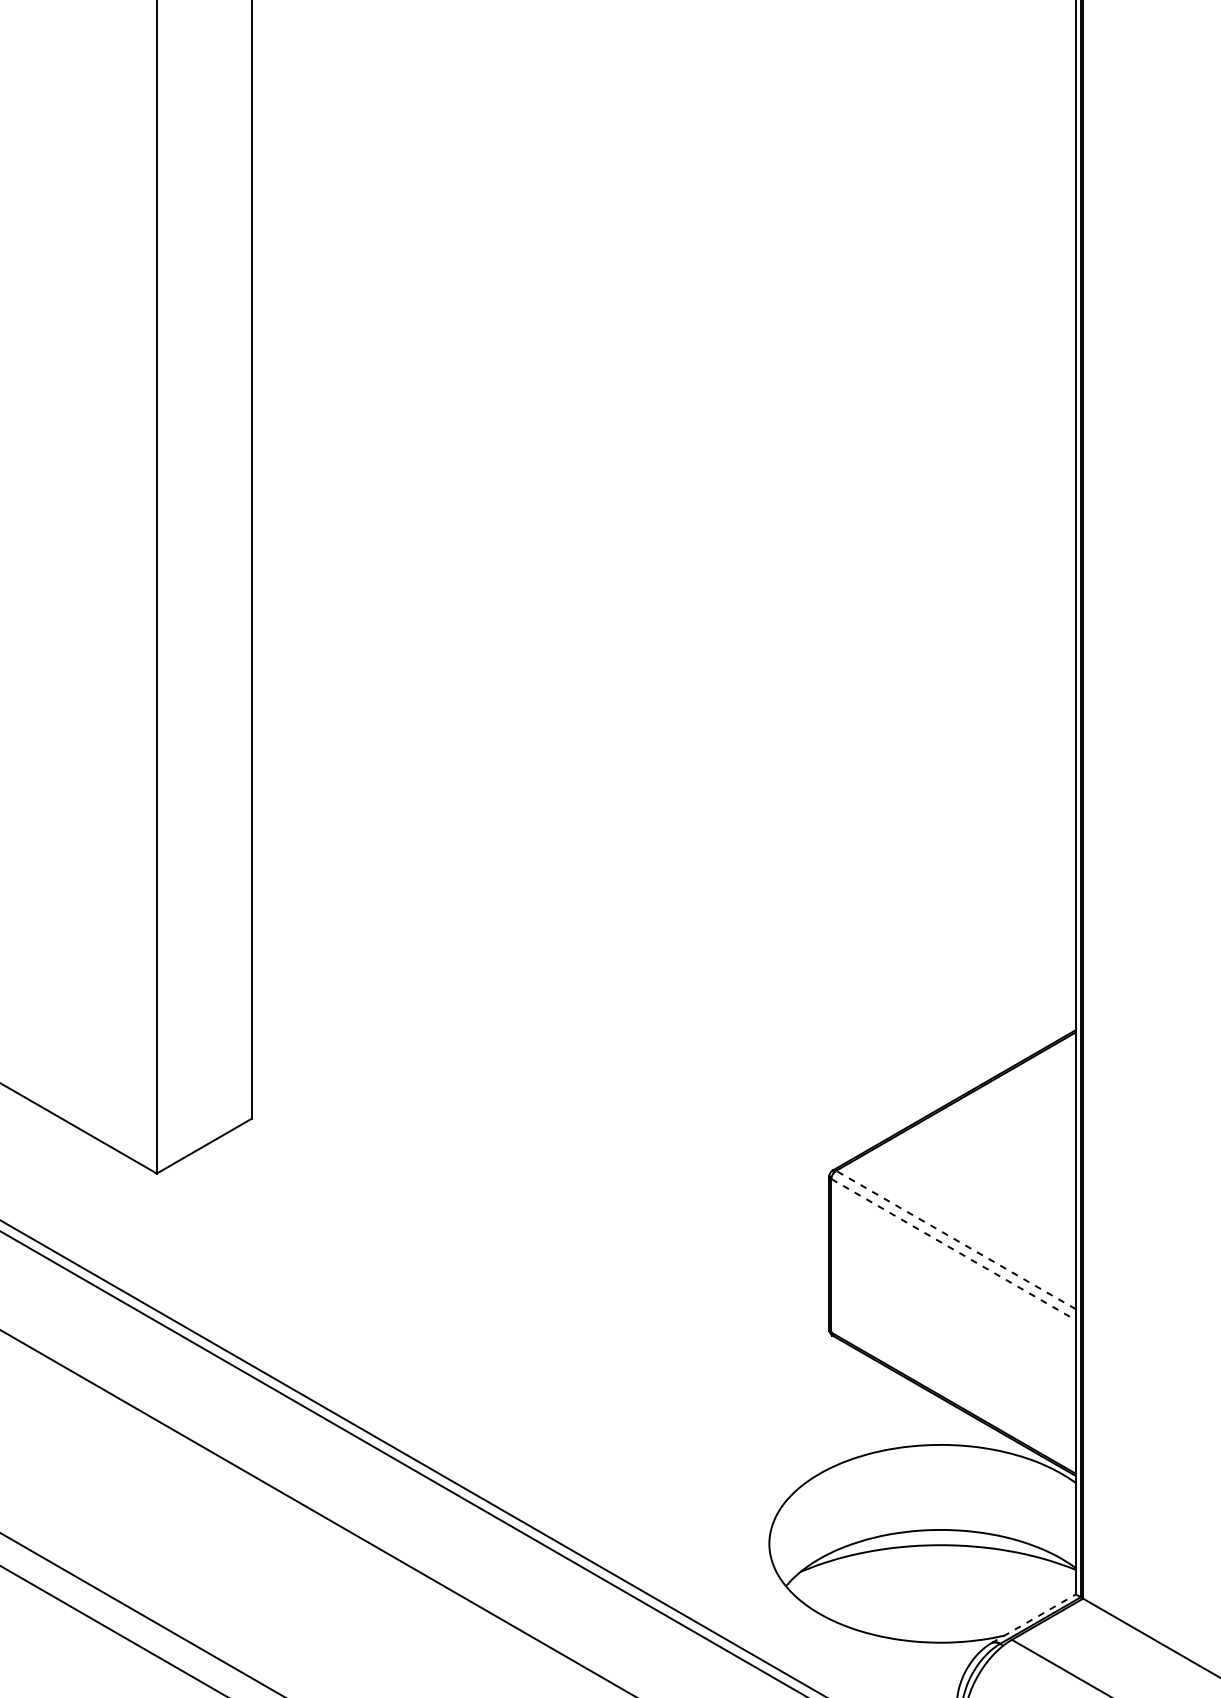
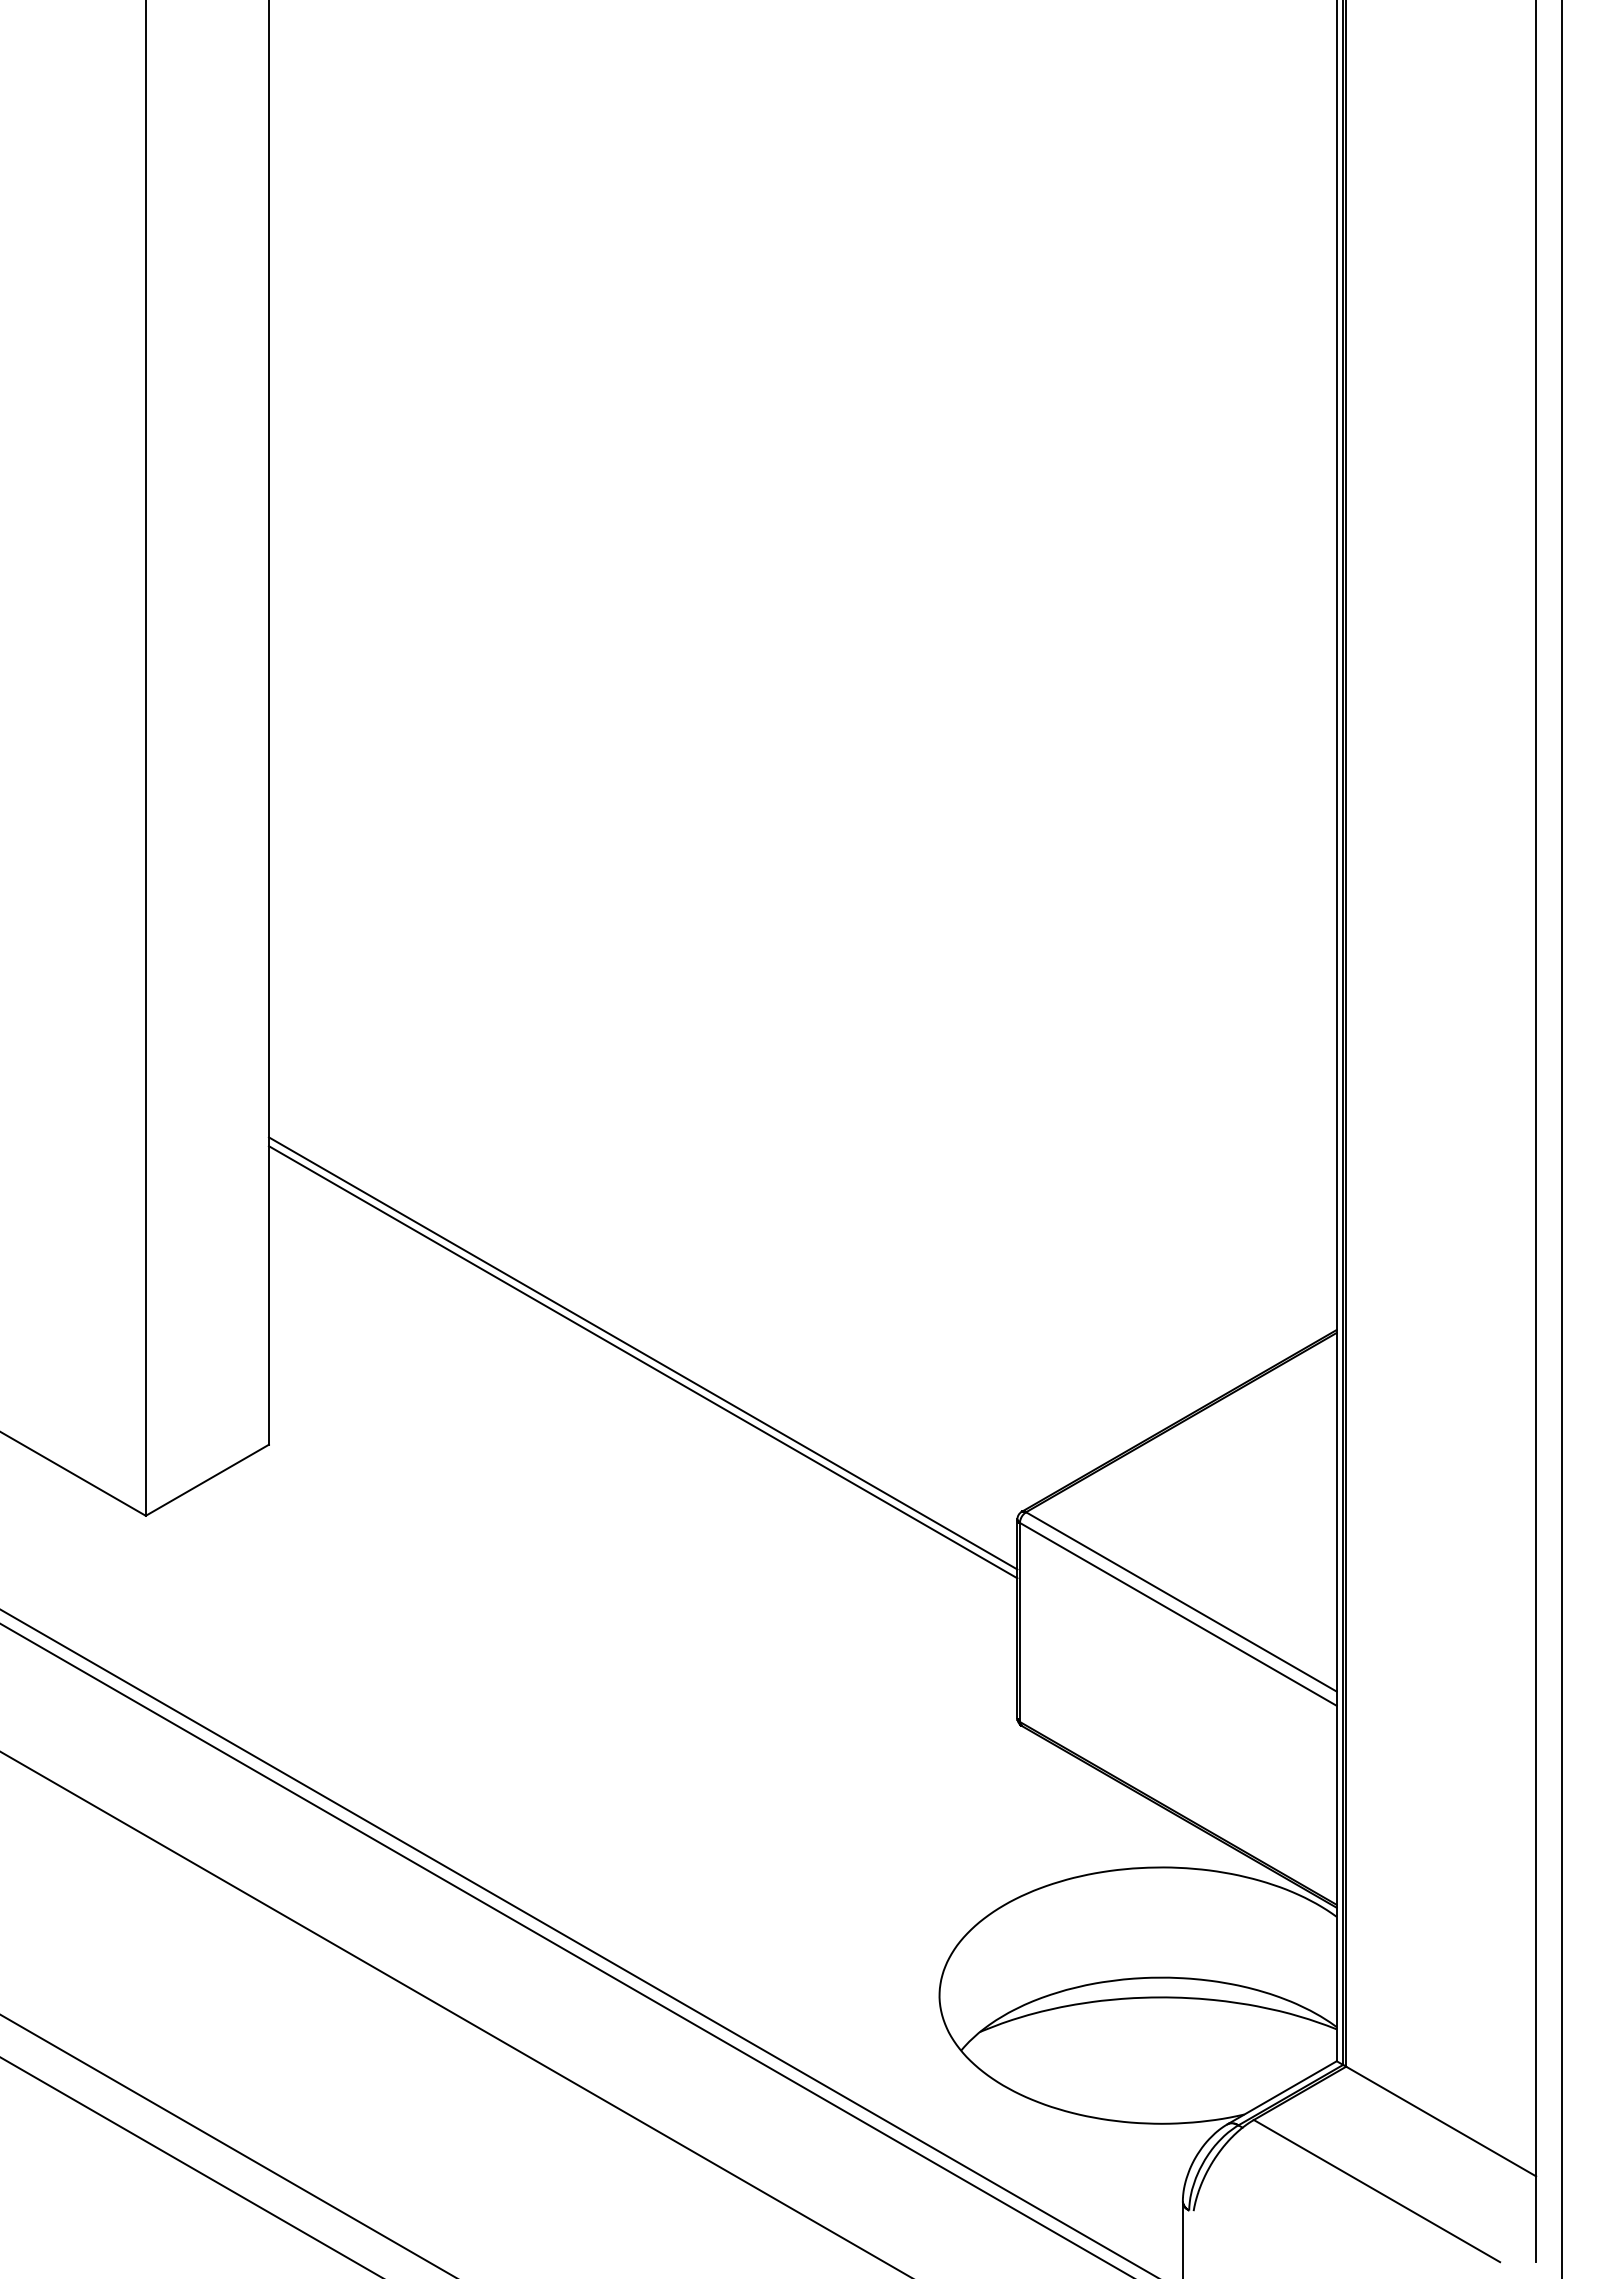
line: (540, 1048) -> (642, 1353), added
line: (540, 1055) -> (642, 1362), added
line: (956, 1239) -> (1181, 1601), dashed -> solid
line: (953, 1249) -> (1178, 1614), dashed -> solid
line: (1034, 1618) -> (1282, 2092), dashed -> solid

